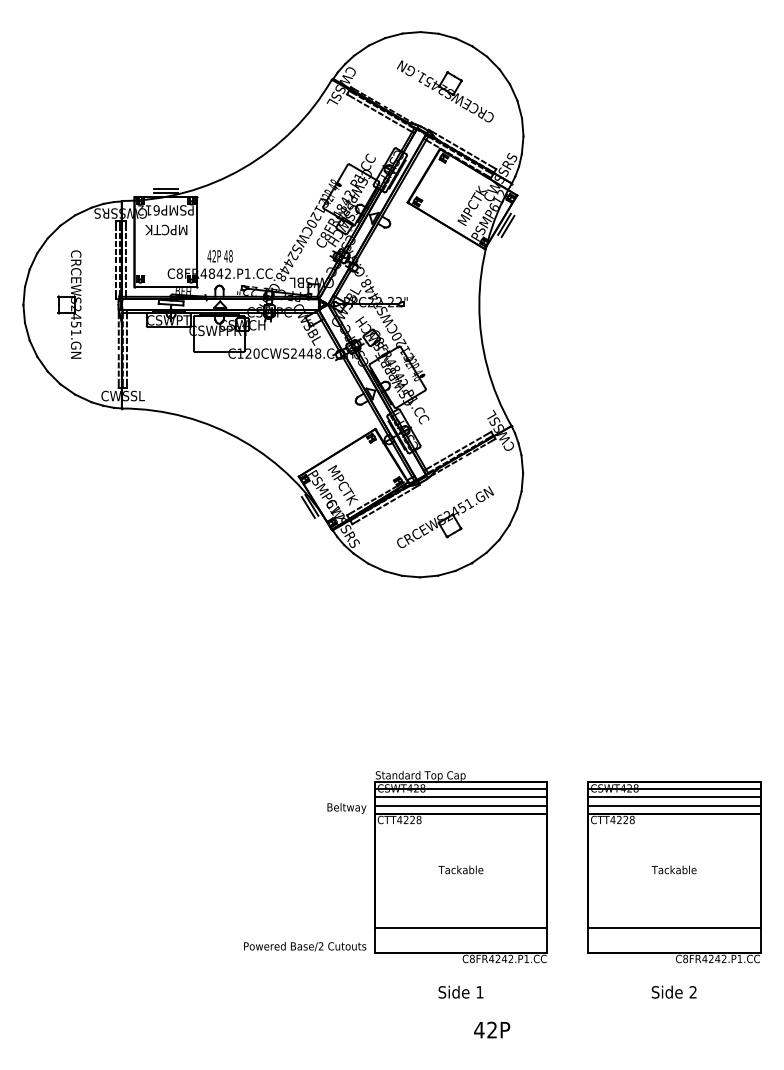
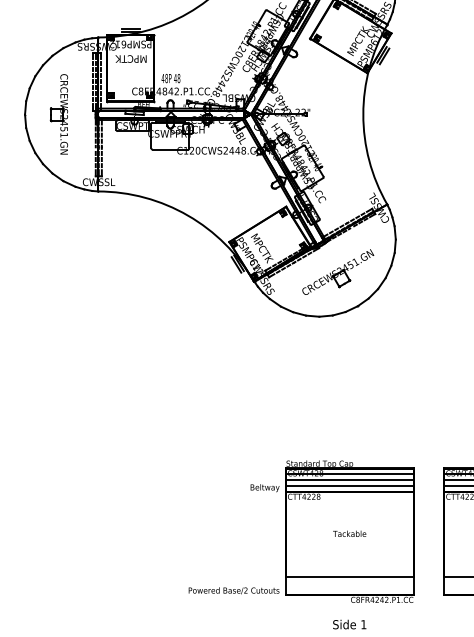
text: (214, 256) -> (166, 78), 42P -> 48P

